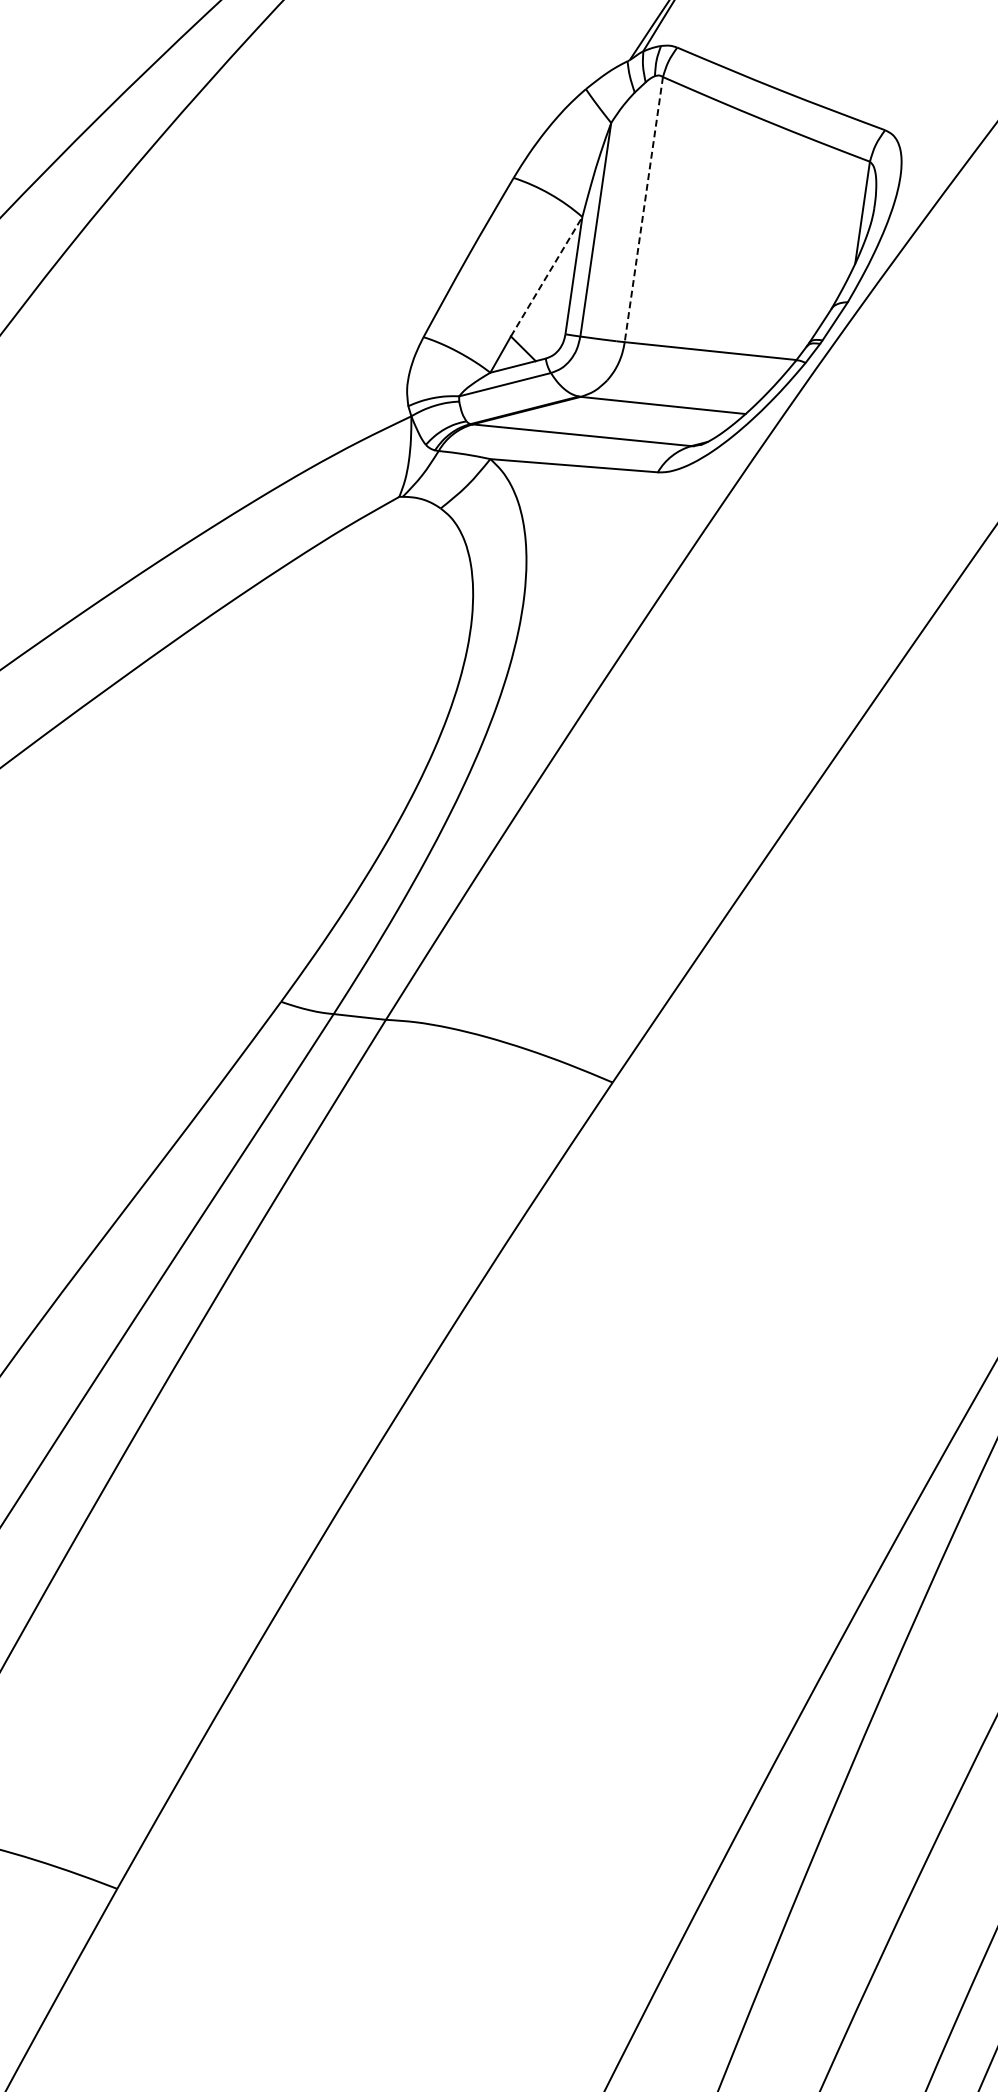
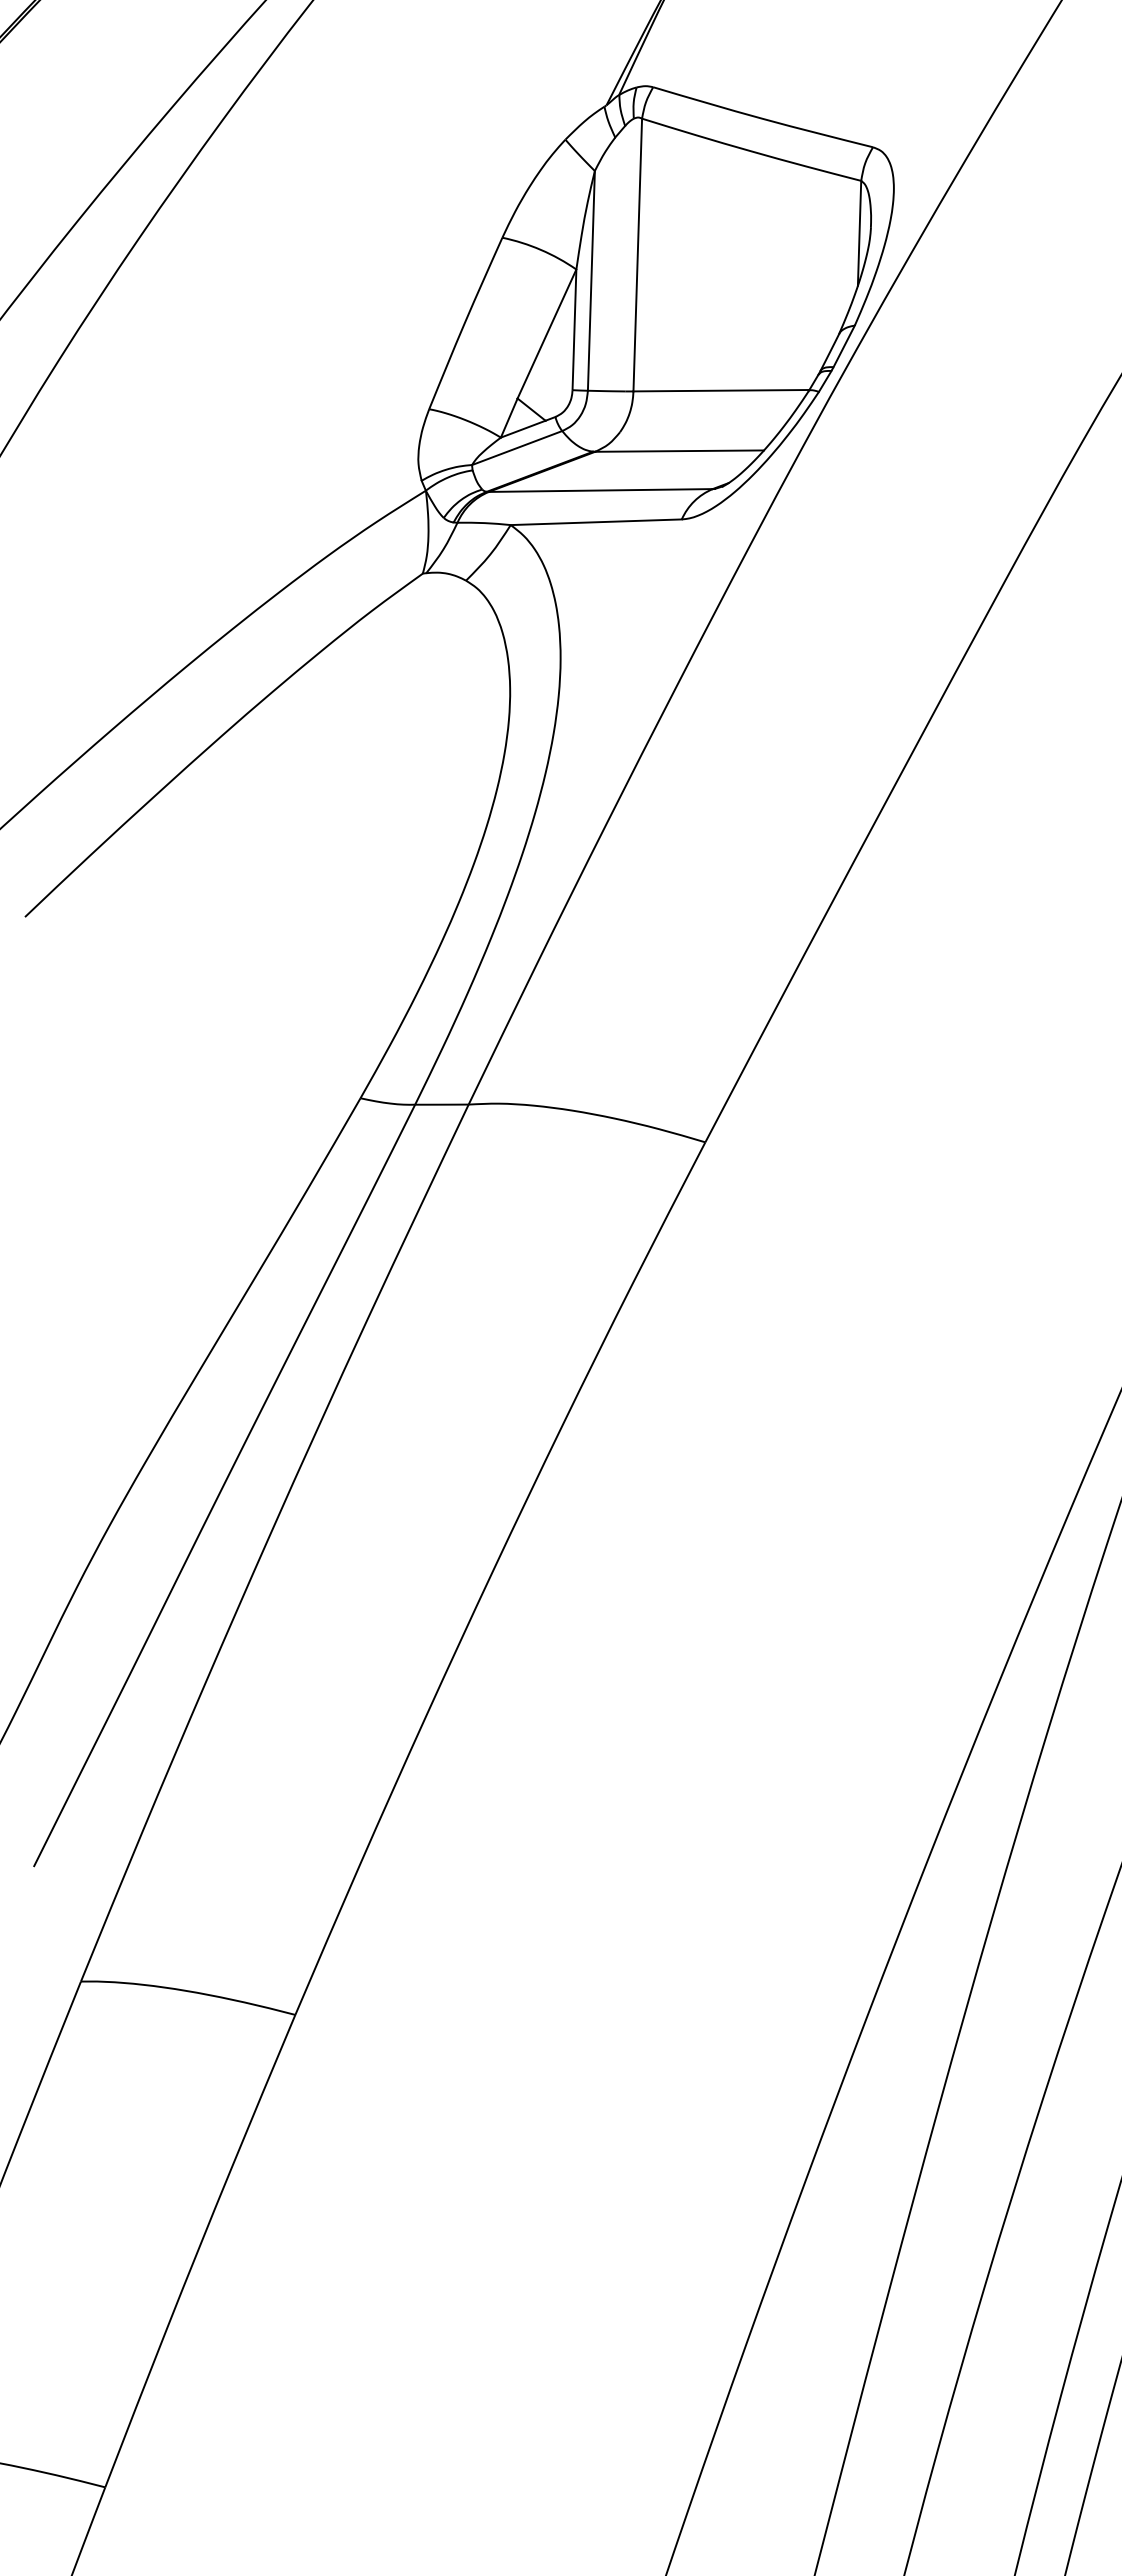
line: (643, 210) -> (637, 255), dashed -> solid
line: (546, 277) -> (546, 334), dashed -> solid

